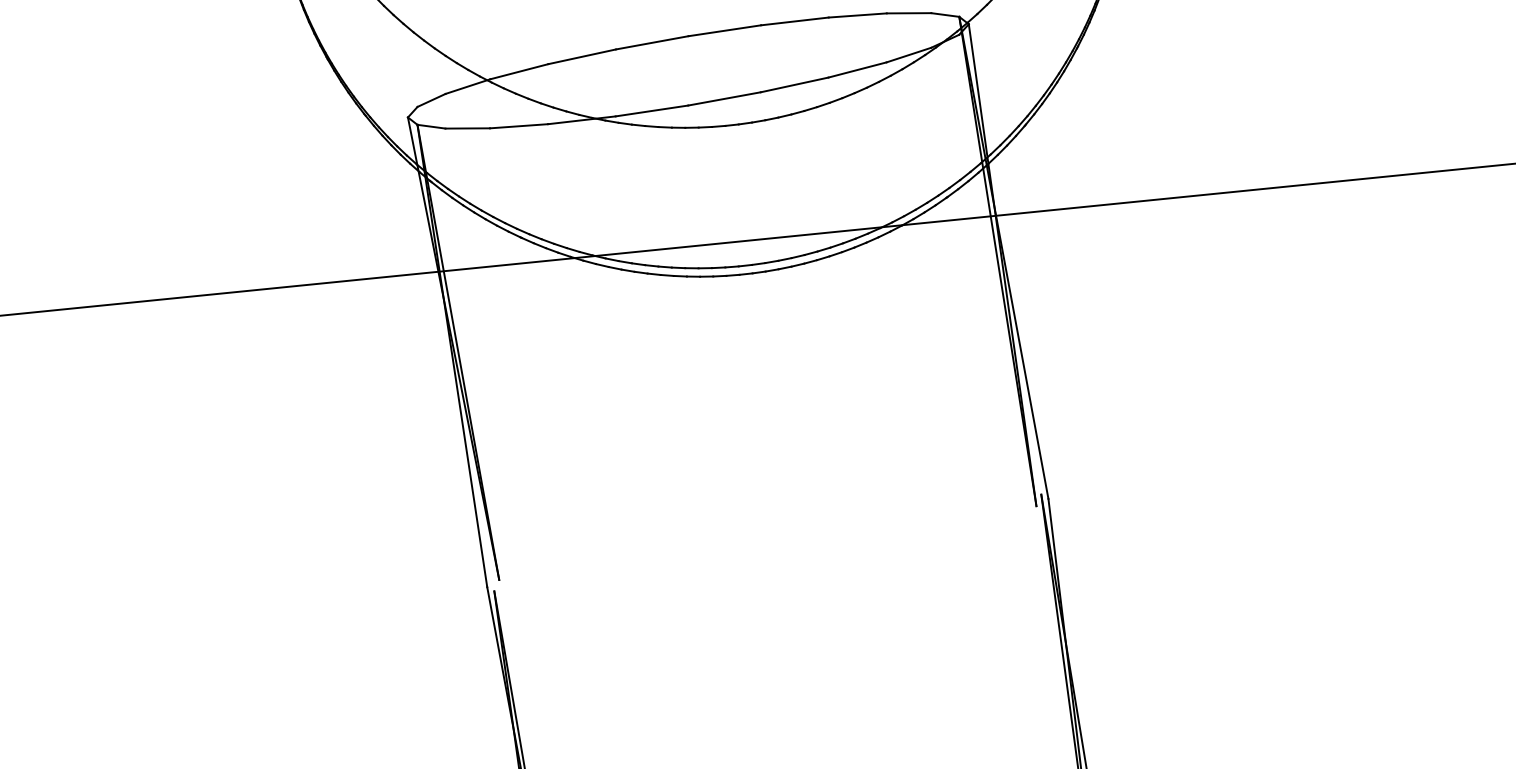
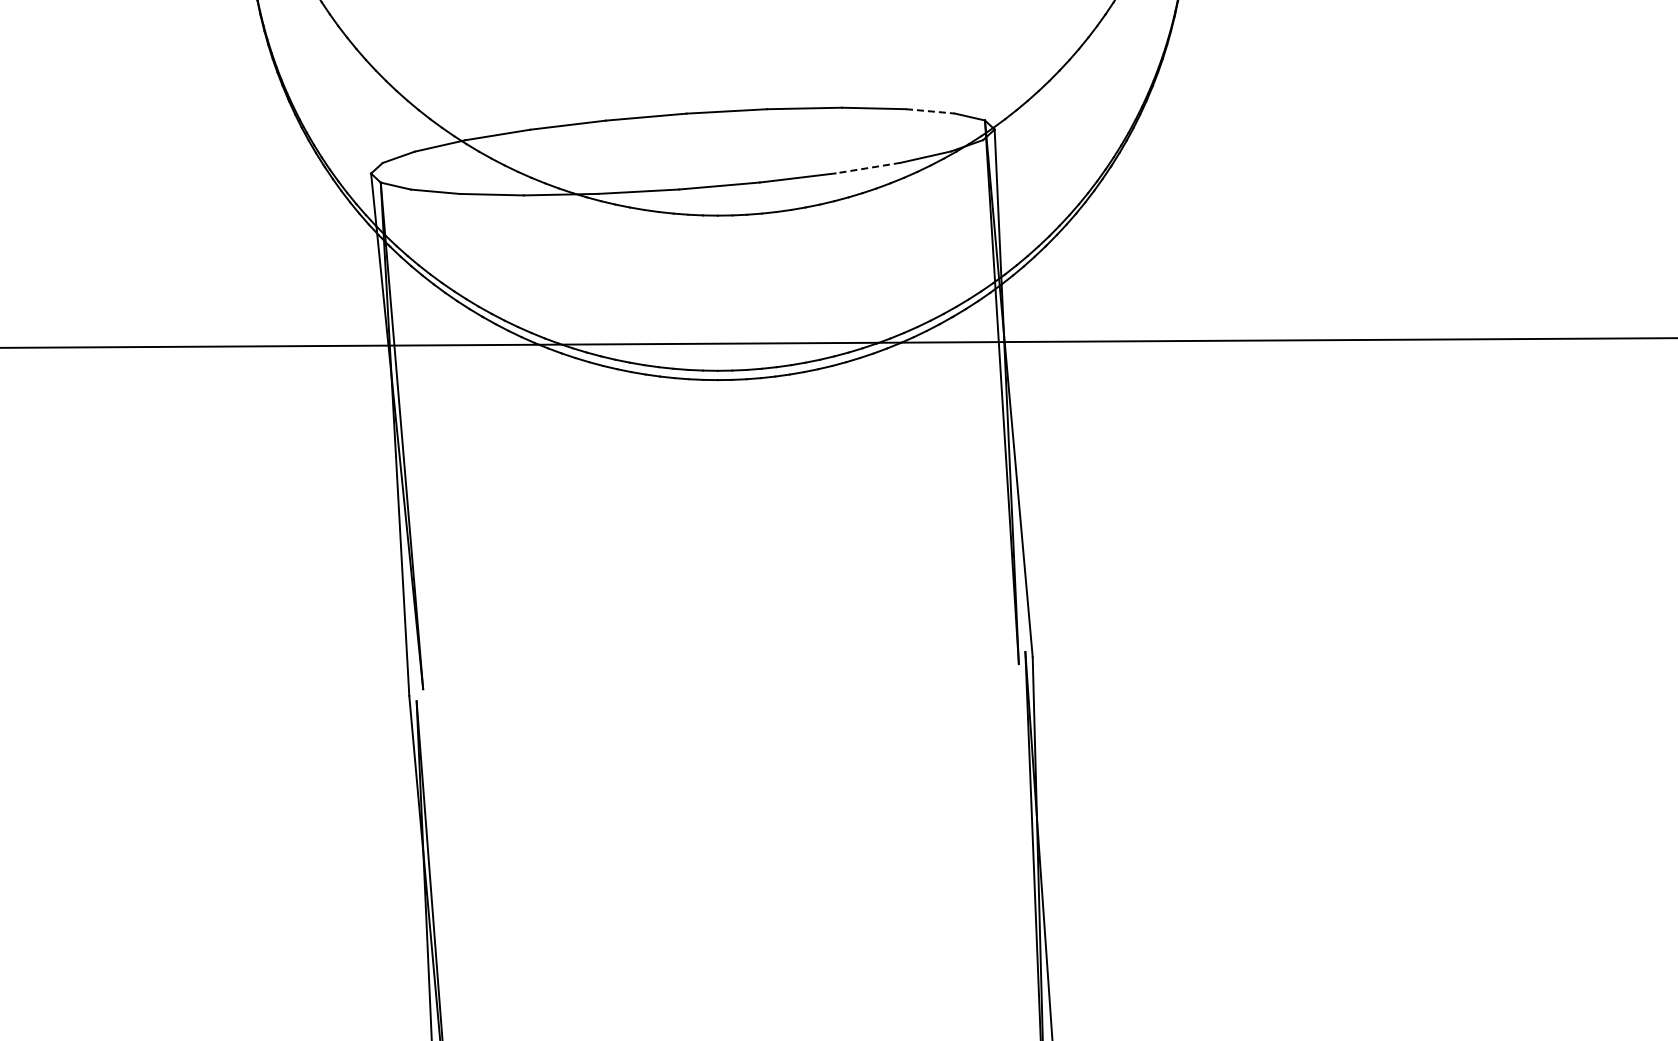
line: (909, 13) -> (930, 111), solid -> dashed
line: (856, 70) -> (867, 168), solid -> dashed

